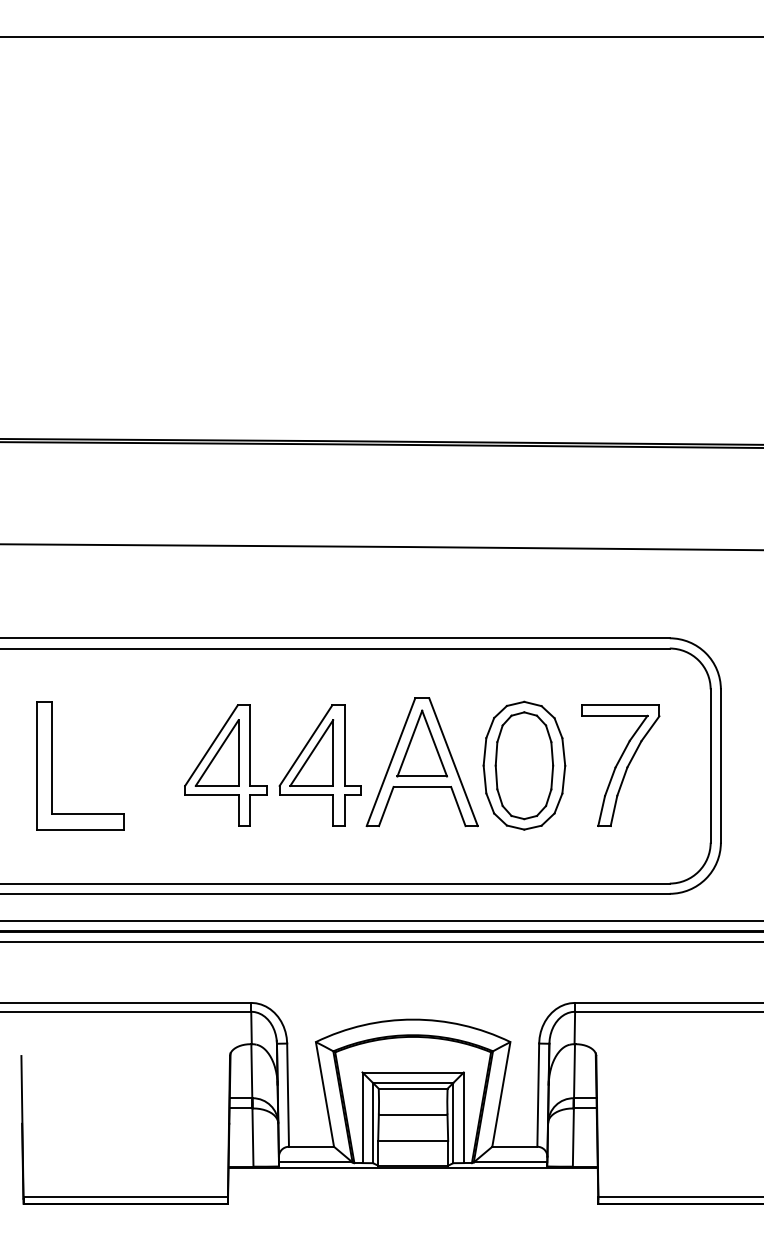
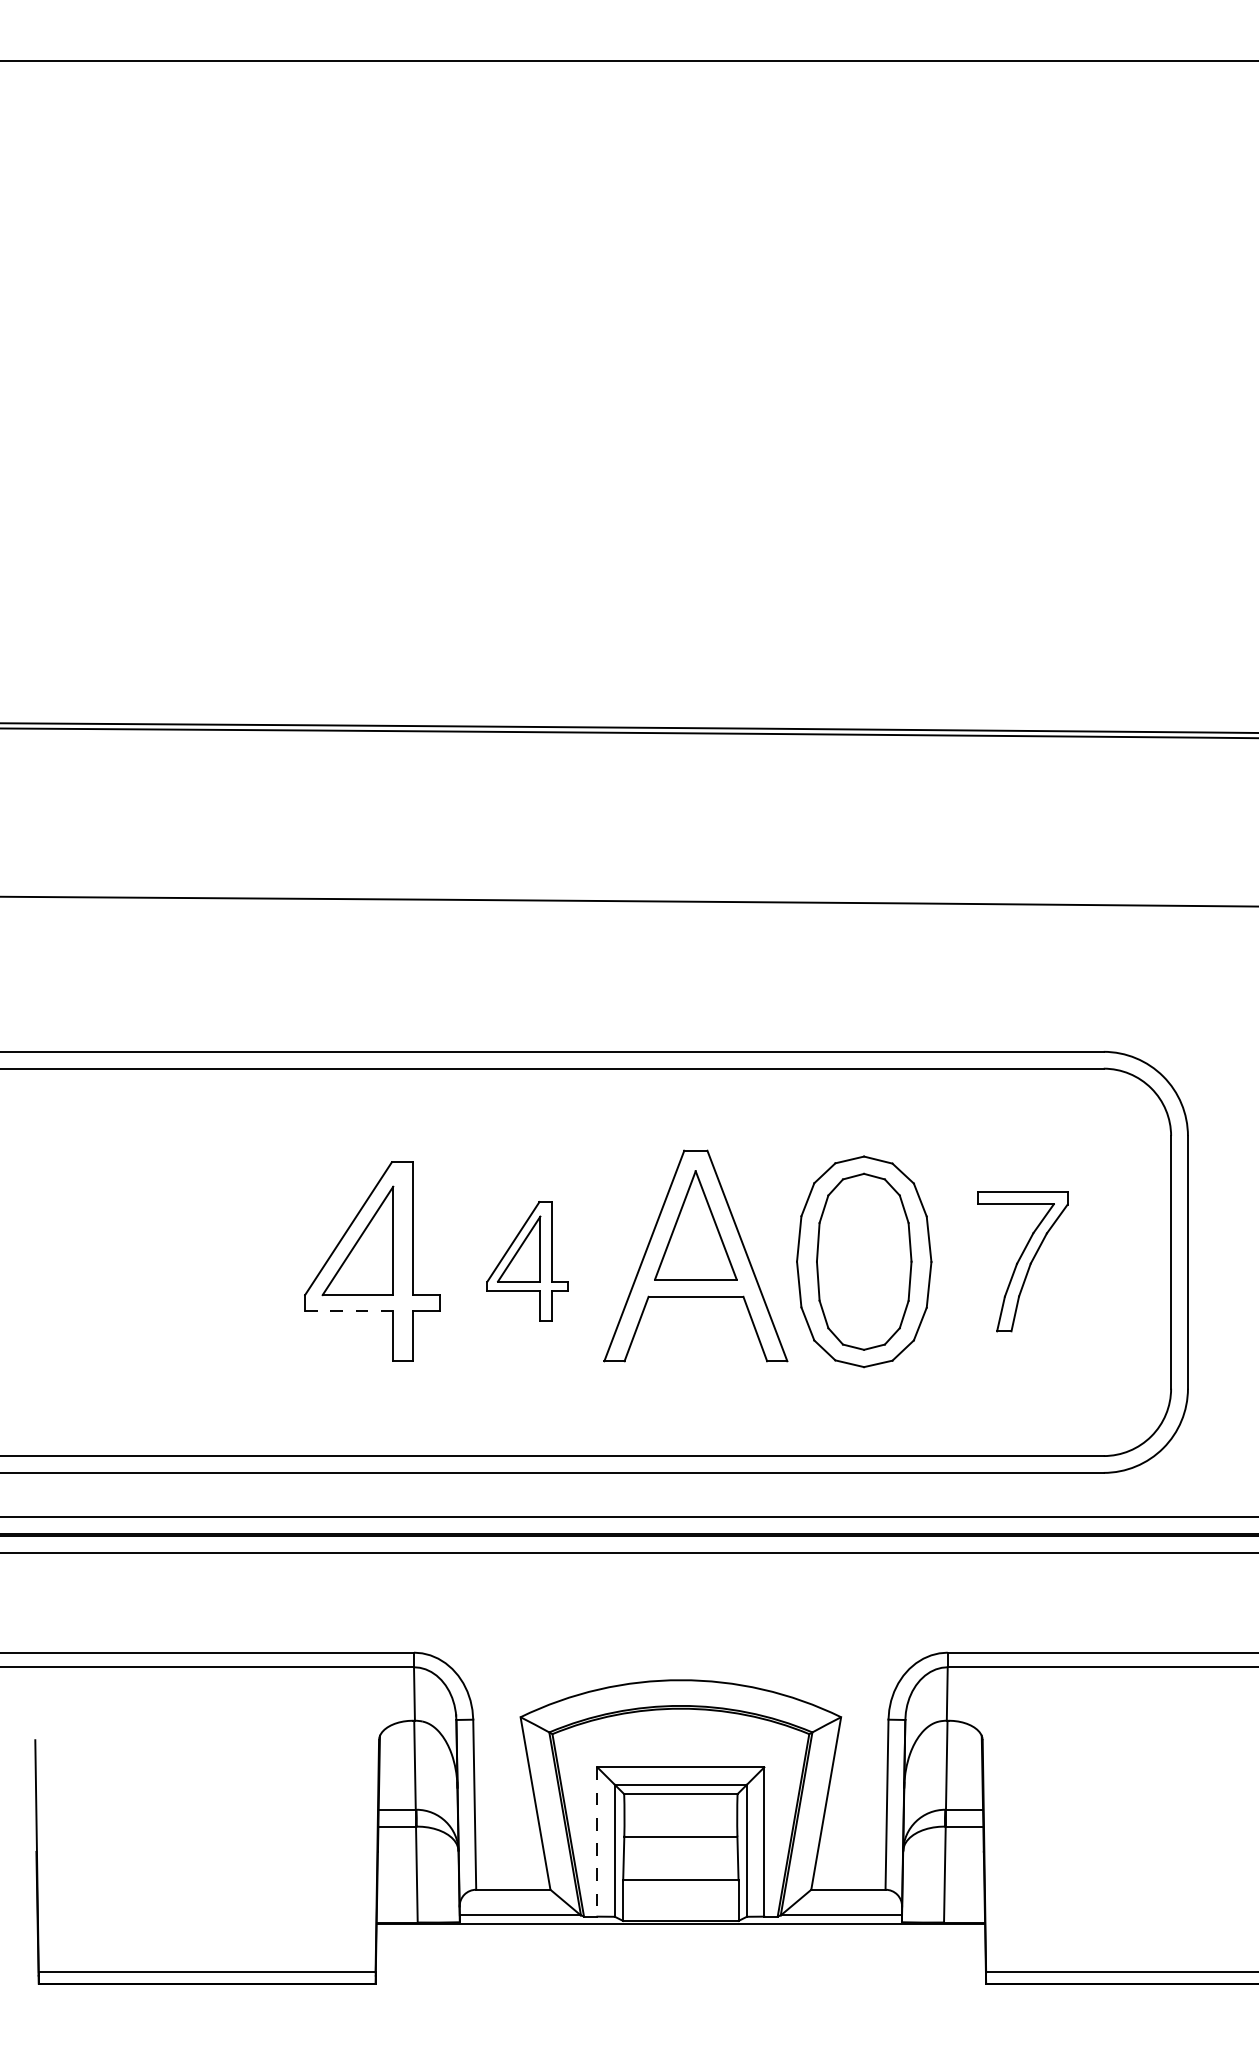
part: (52, 765) -> (86, 1261), removed
part: (319, 765) -> (526, 1261), size x0.6
part: (620, 765) -> (1022, 1261), size x0.7
line: (211, 795) -> (348, 1310), solid -> dashed
line: (362, 1118) -> (597, 1843), solid -> dashed

